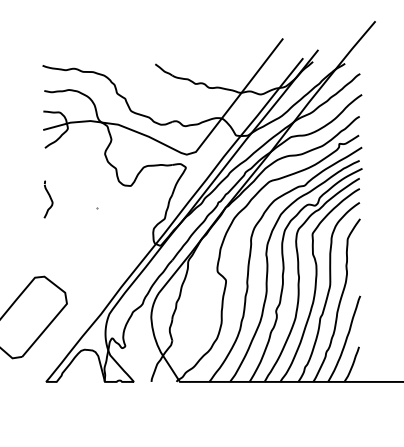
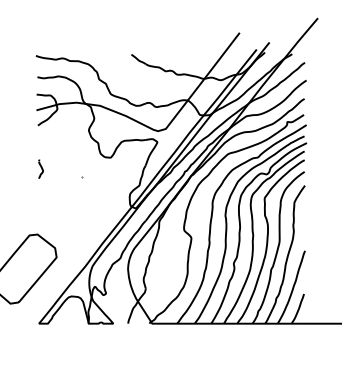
part: (48, 199) -> (40, 169), size x0.6

